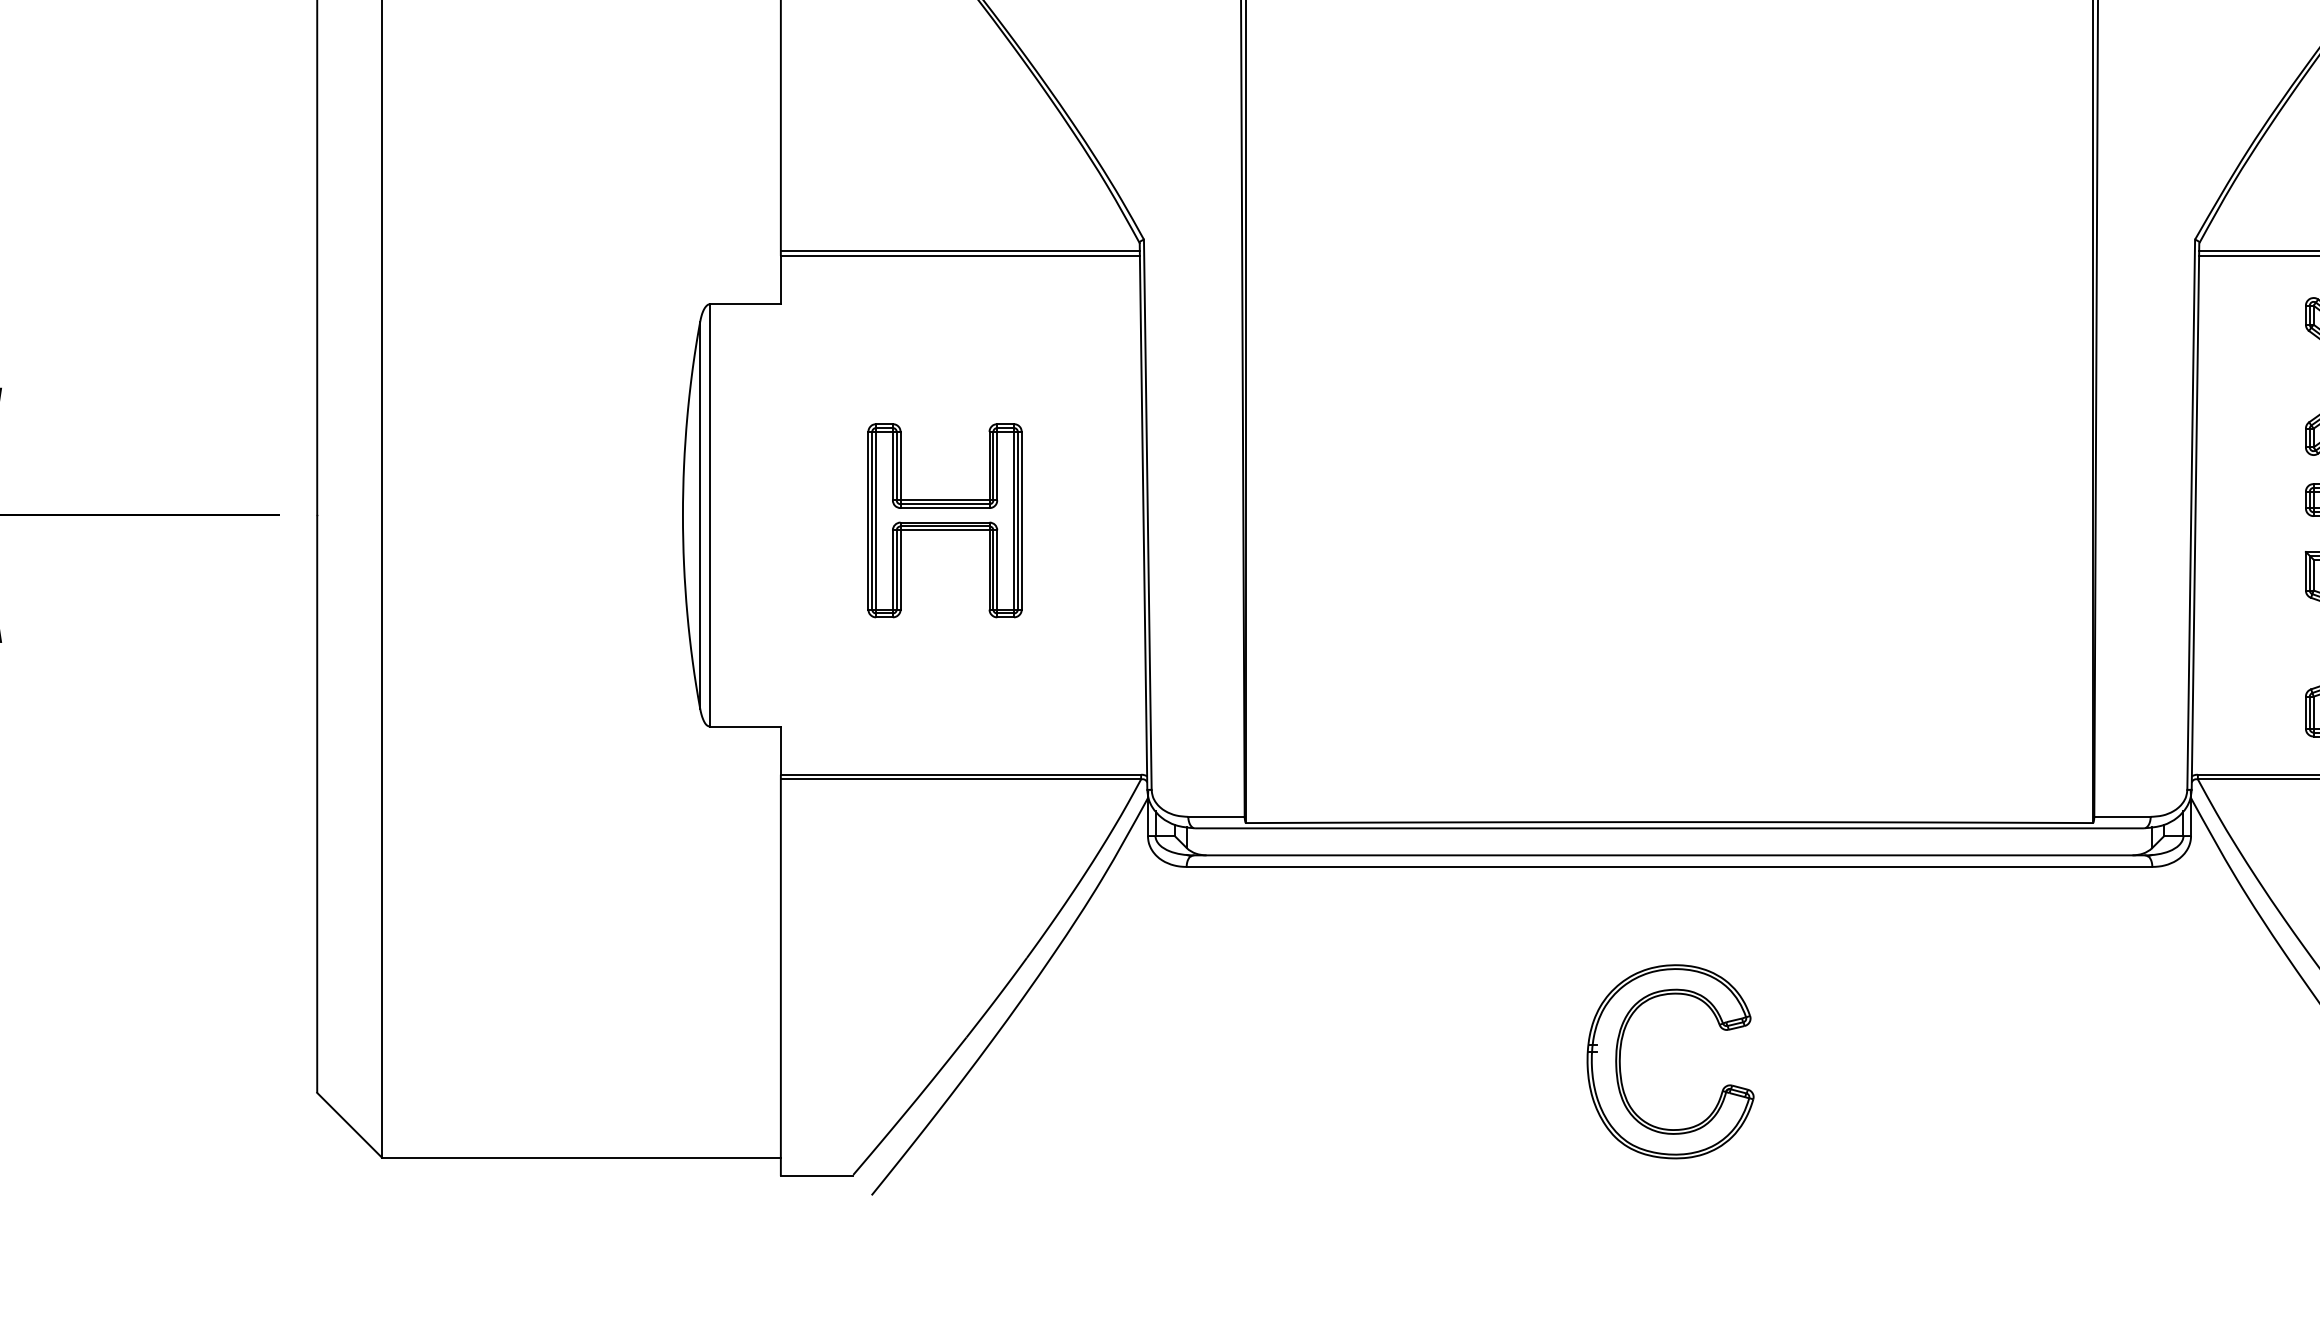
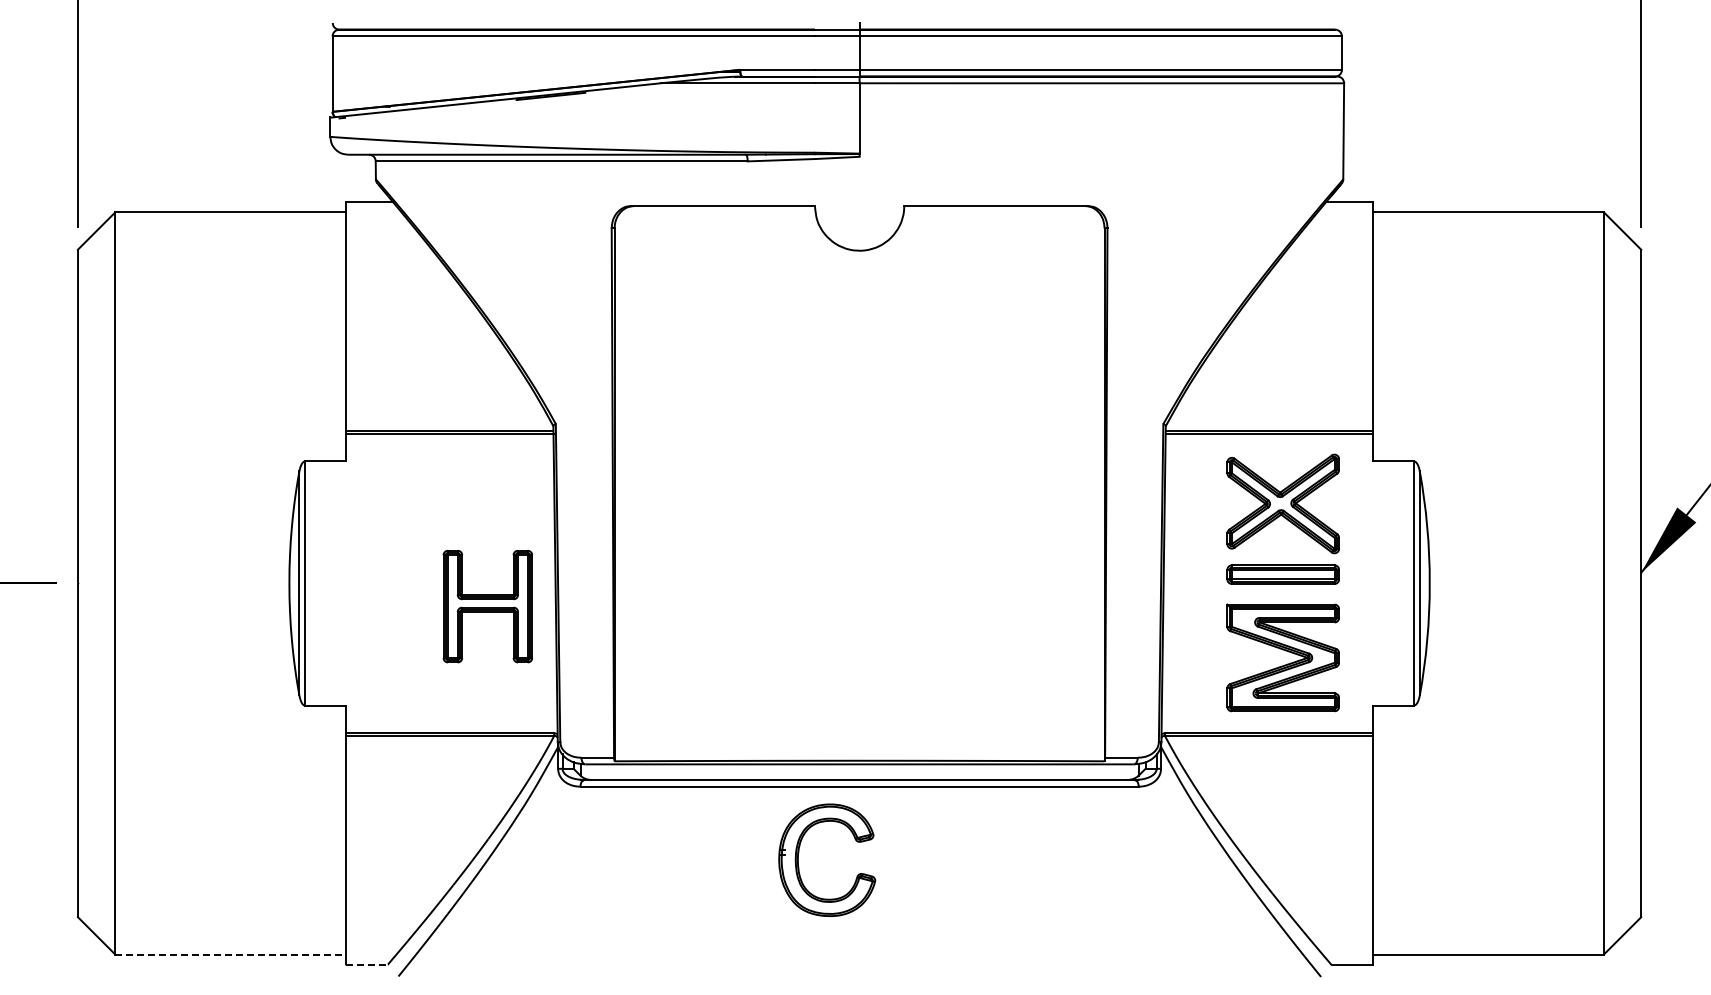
part: (944, 520) -> (487, 606), moved
part: (1622, 1048) -> (799, 852), moved
line: (582, 1157) -> (231, 954), solid -> dashed
line: (816, 1176) -> (366, 965), solid -> dashed

